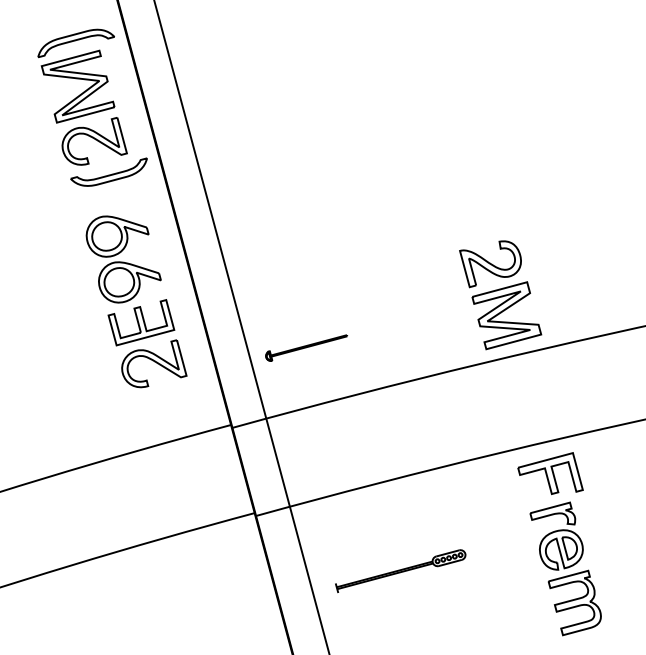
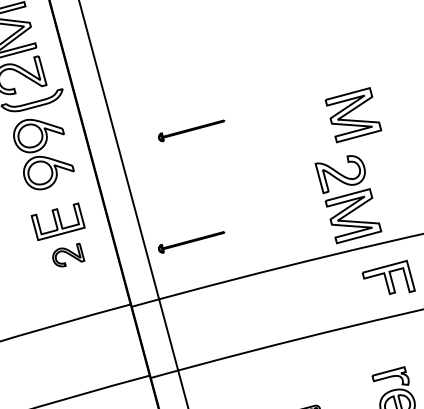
part: (506, 190) -> (353, 114), added
part: (306, 209) -> (191, 130), added
part: (123, 259) -> (43, 154), moved
part: (154, 363) -> (68, 254), size x0.6
part: (550, 473) -> (388, 277), moved

